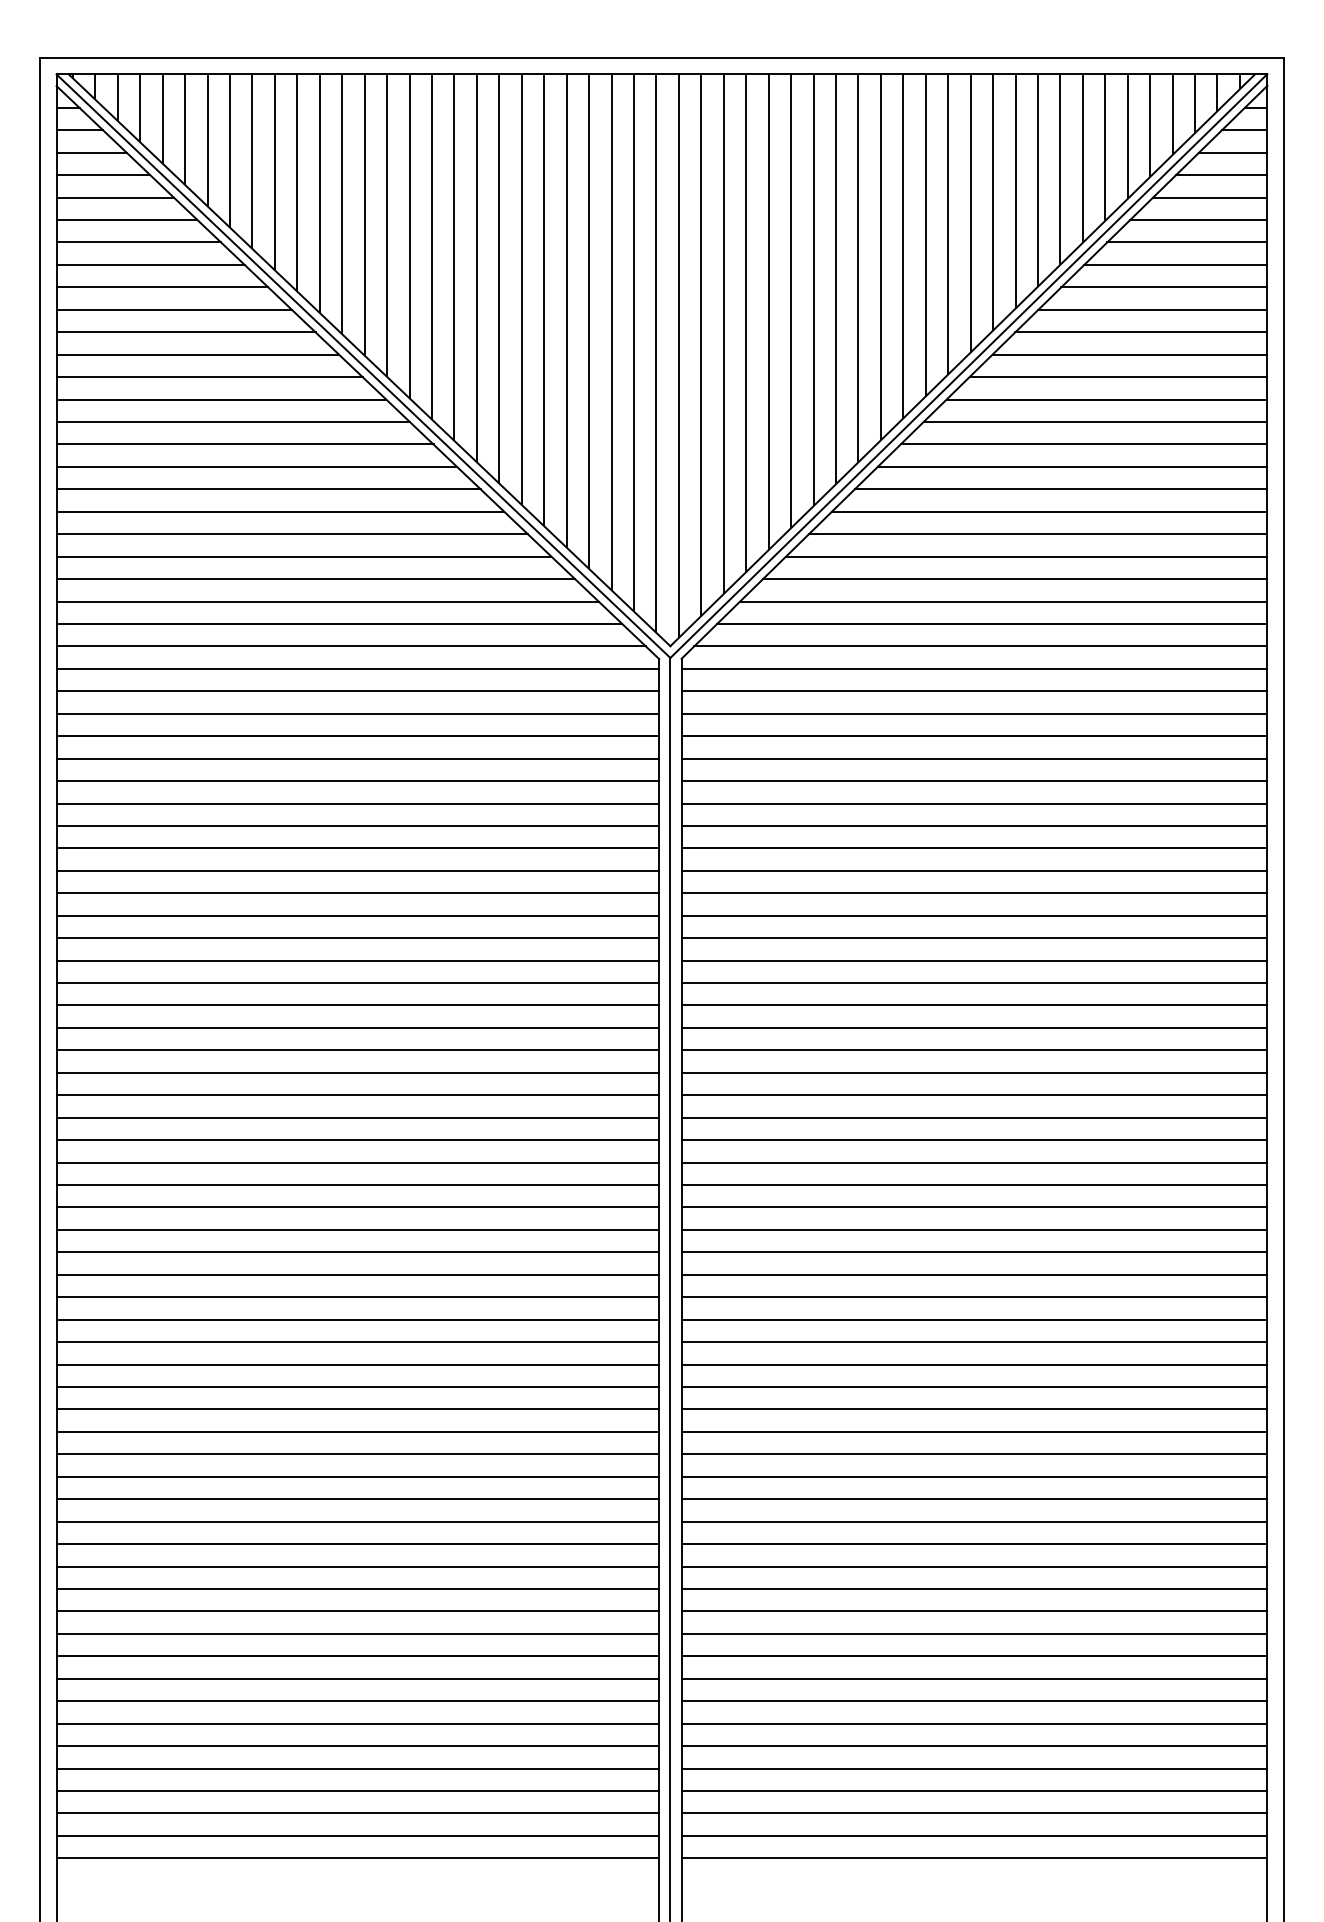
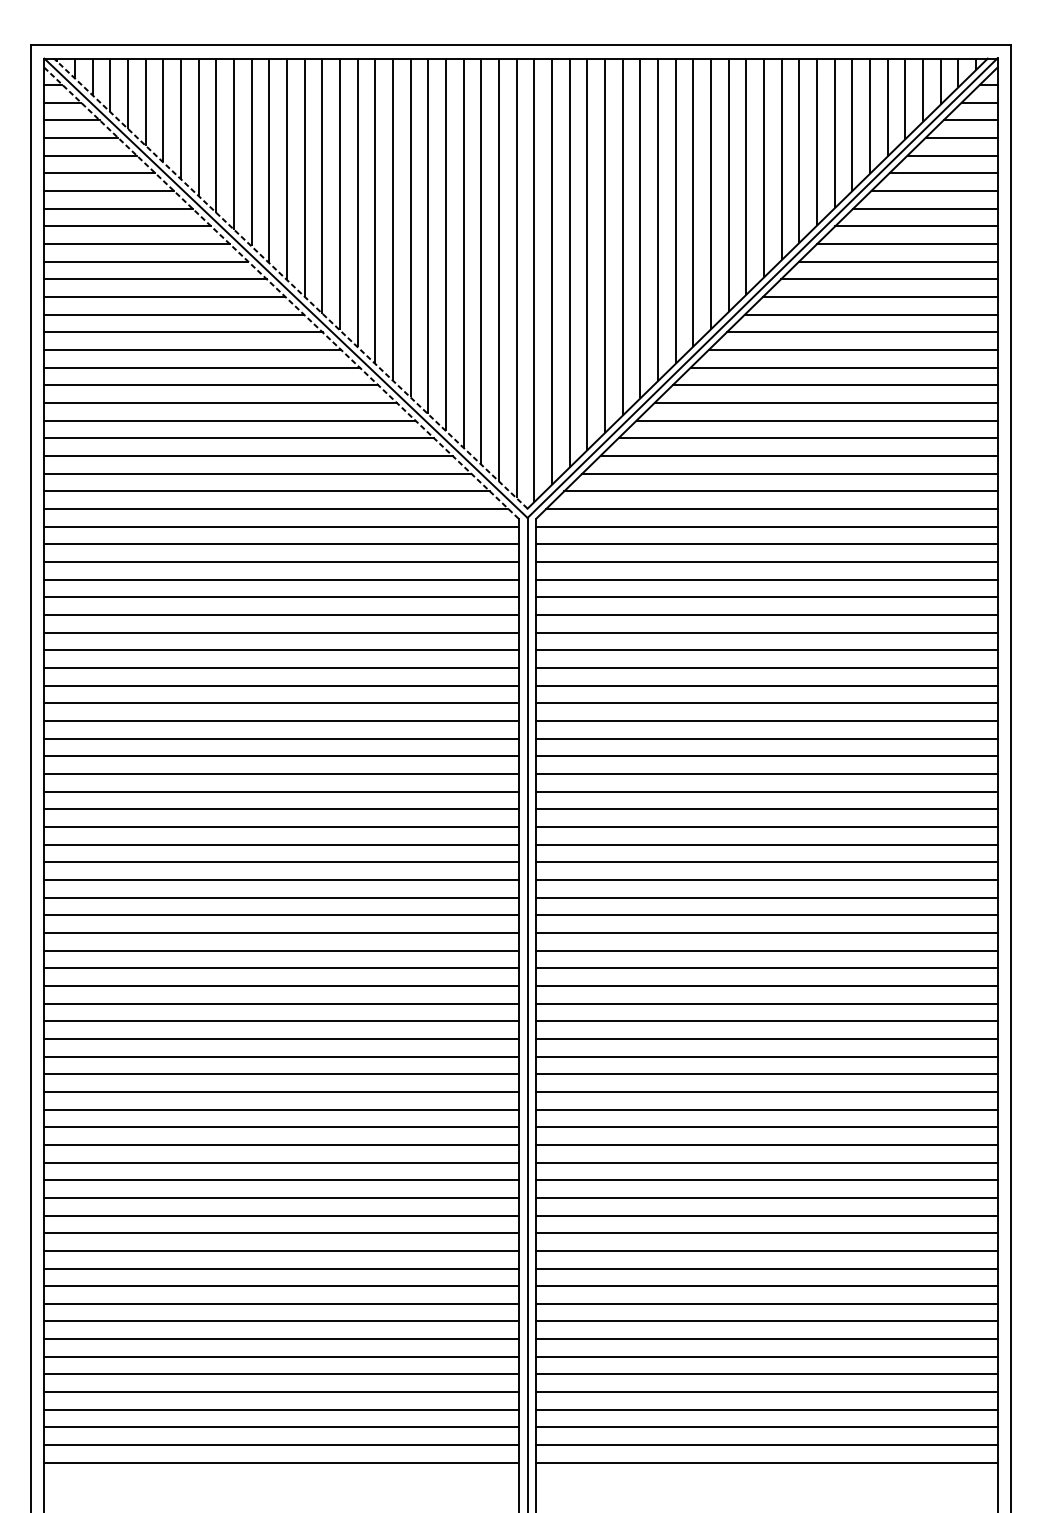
line: (369, 360) -> (290, 283), solid -> dashed
line: (357, 372) -> (281, 293), solid -> dashed

